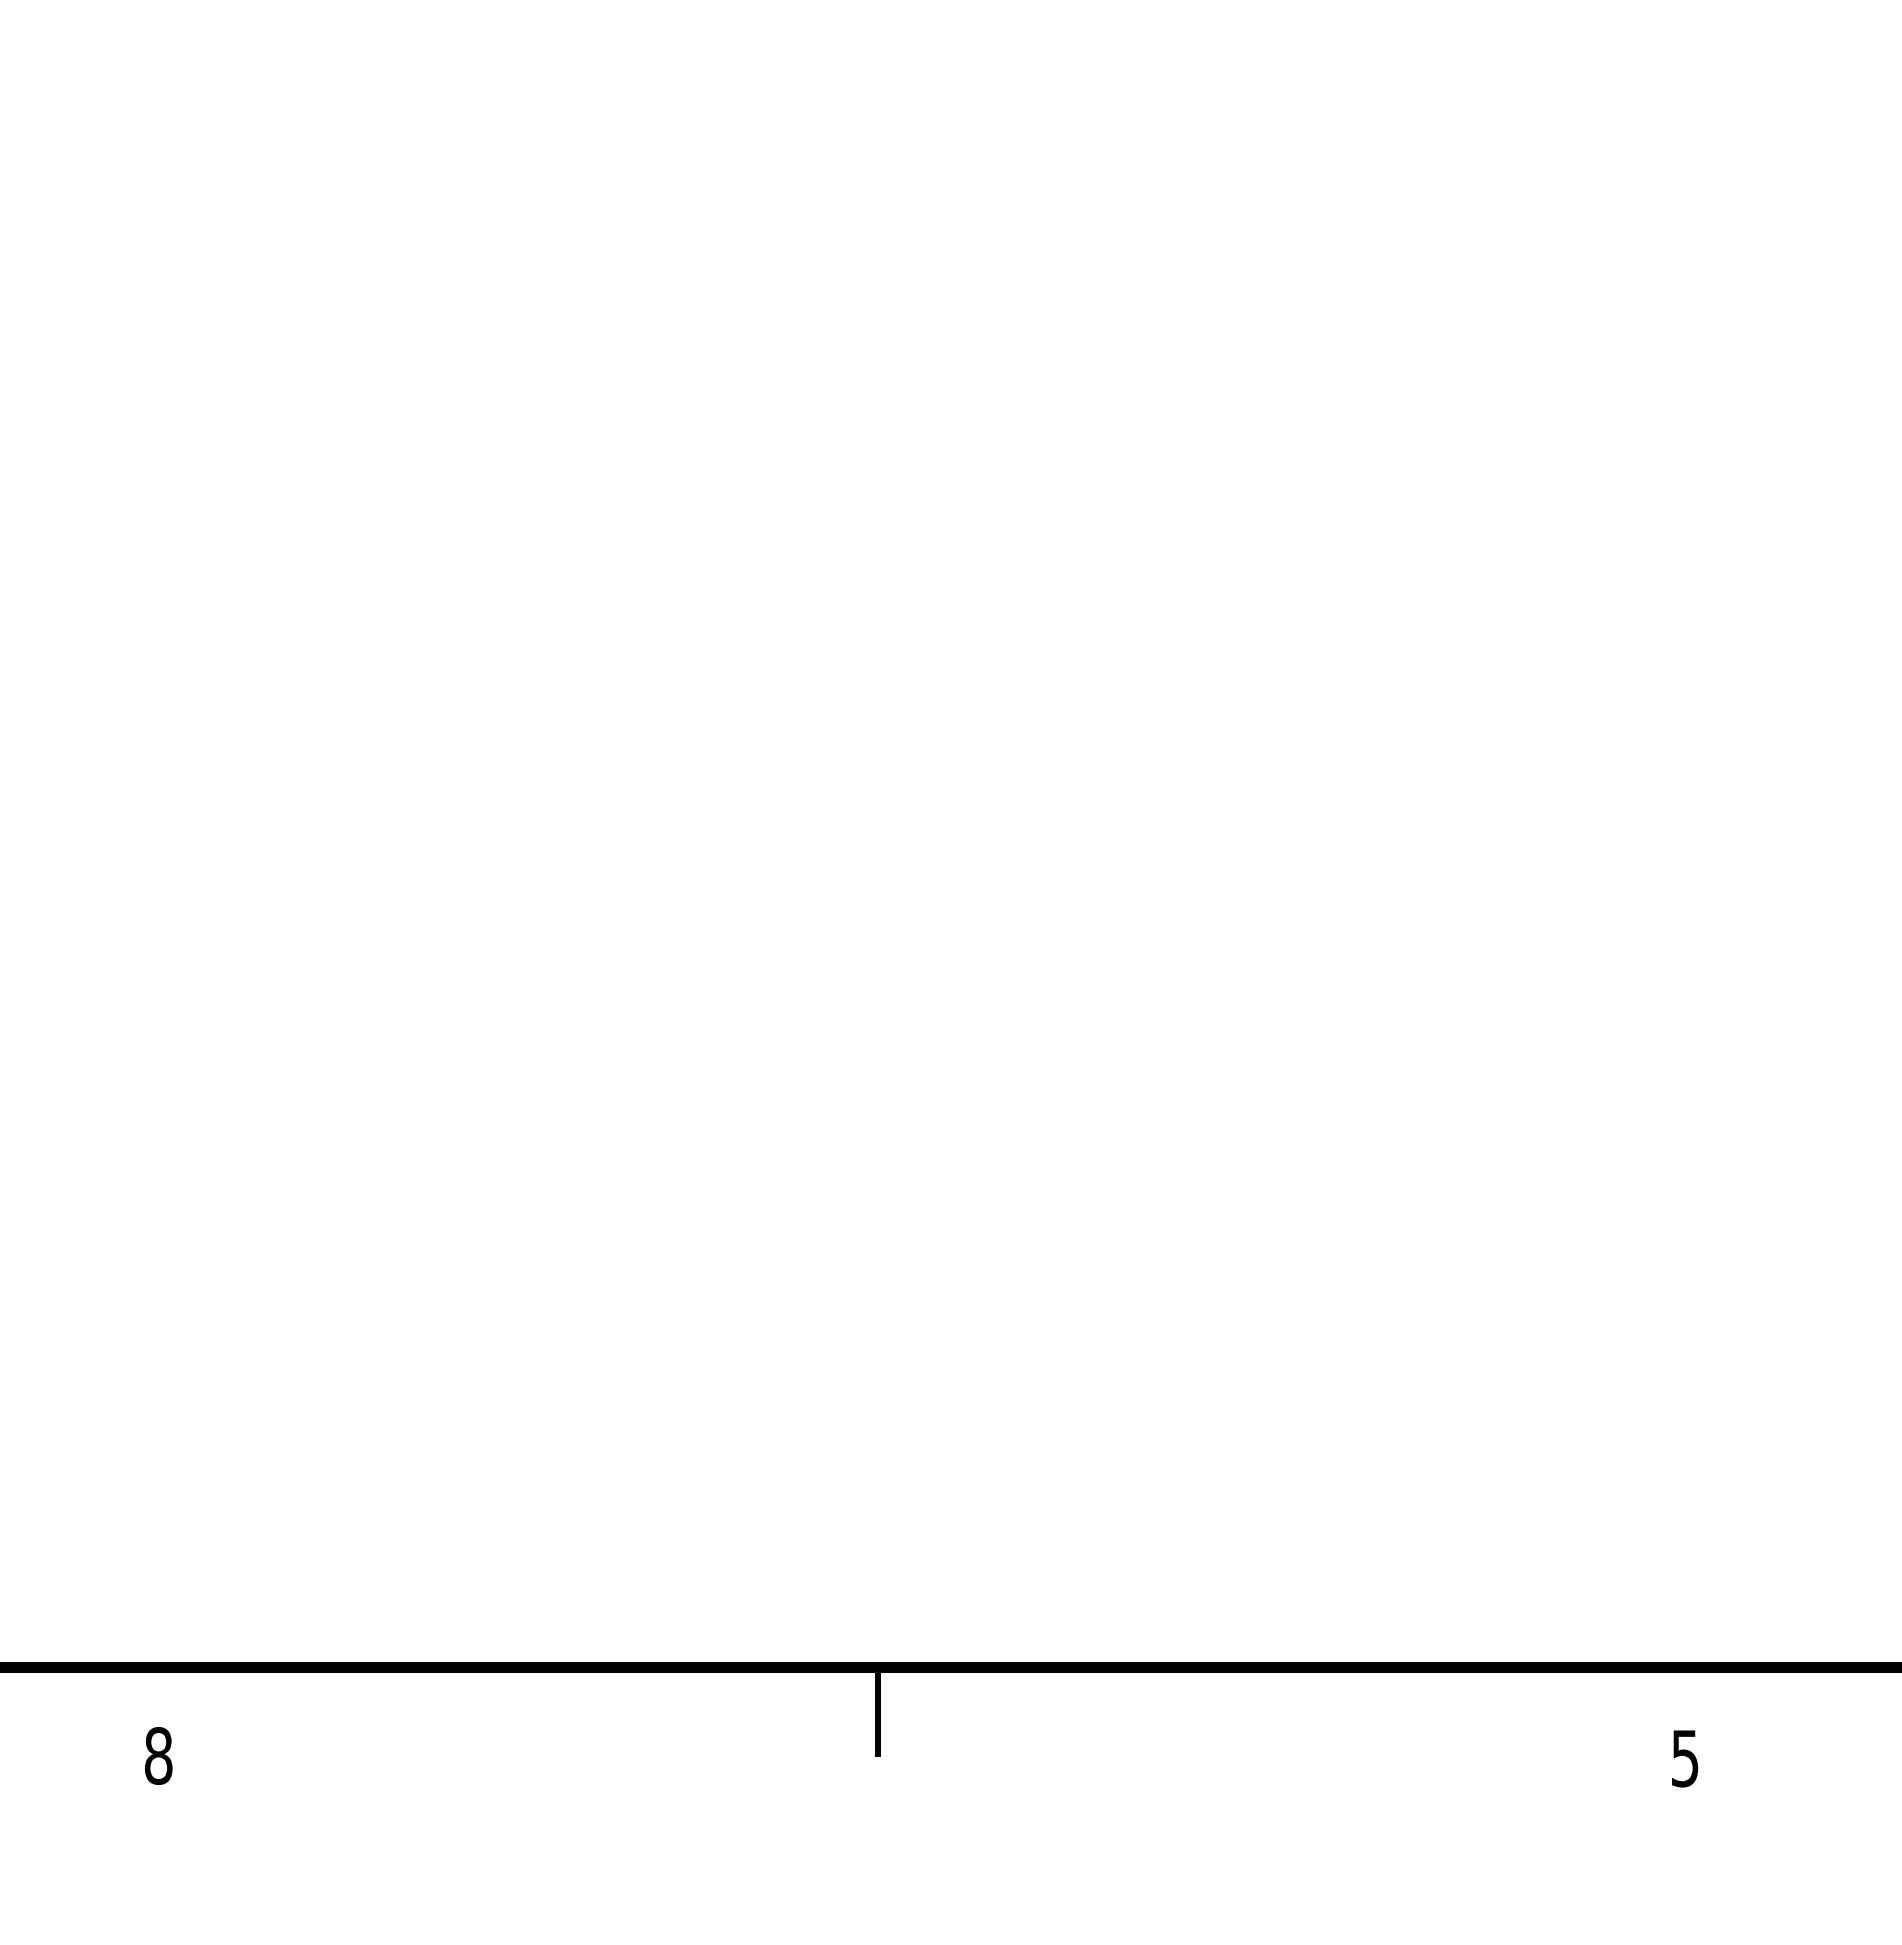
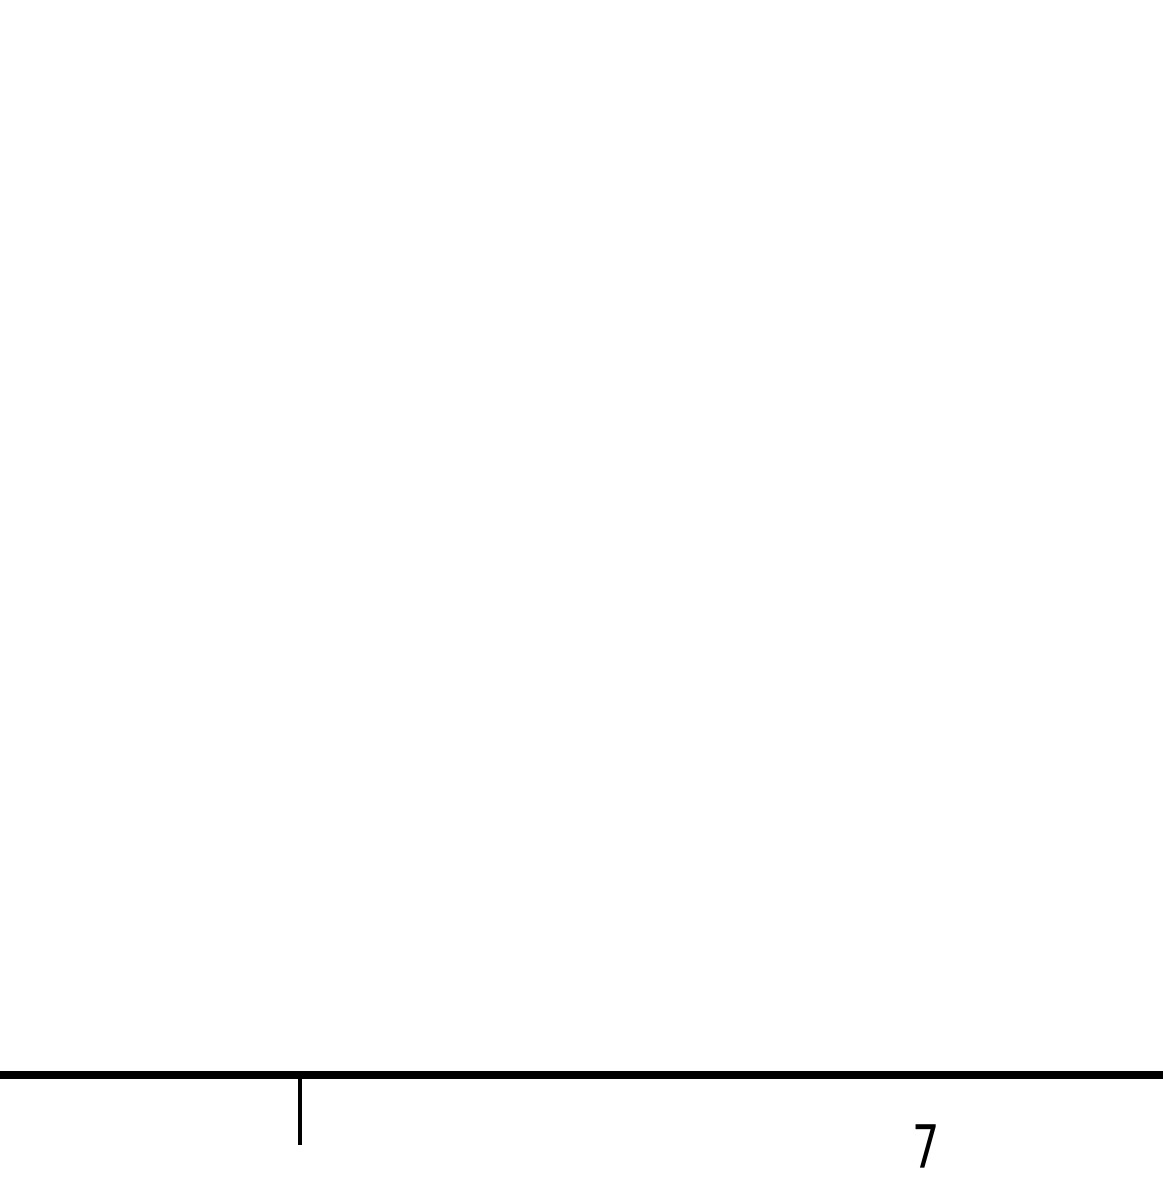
text: (1685, 1758) -> (925, 1145), 5 -> 7

